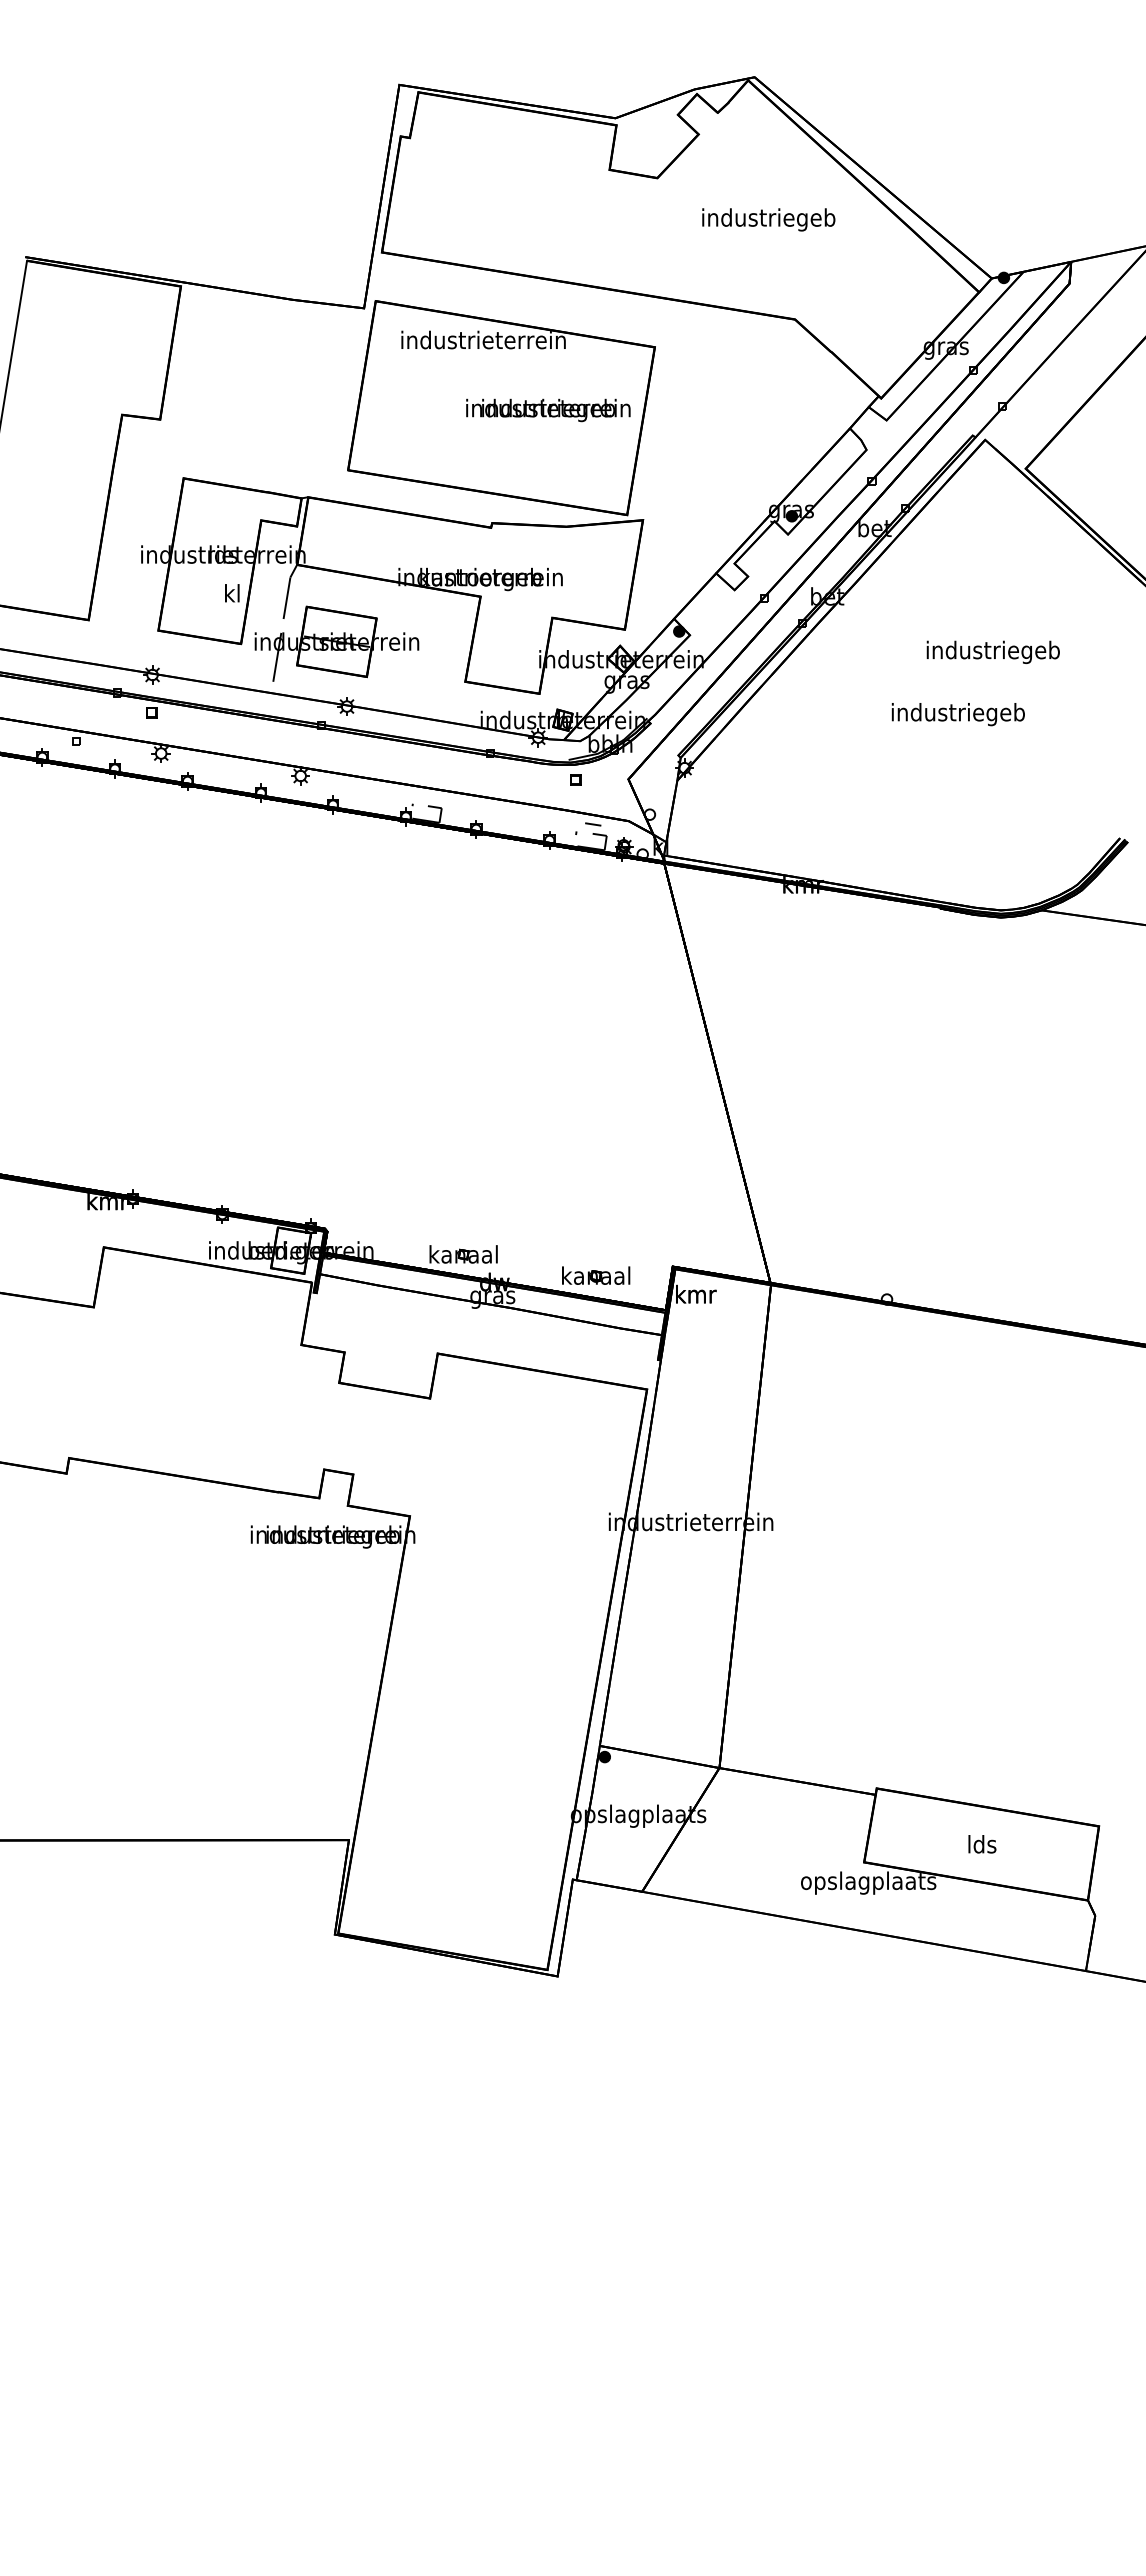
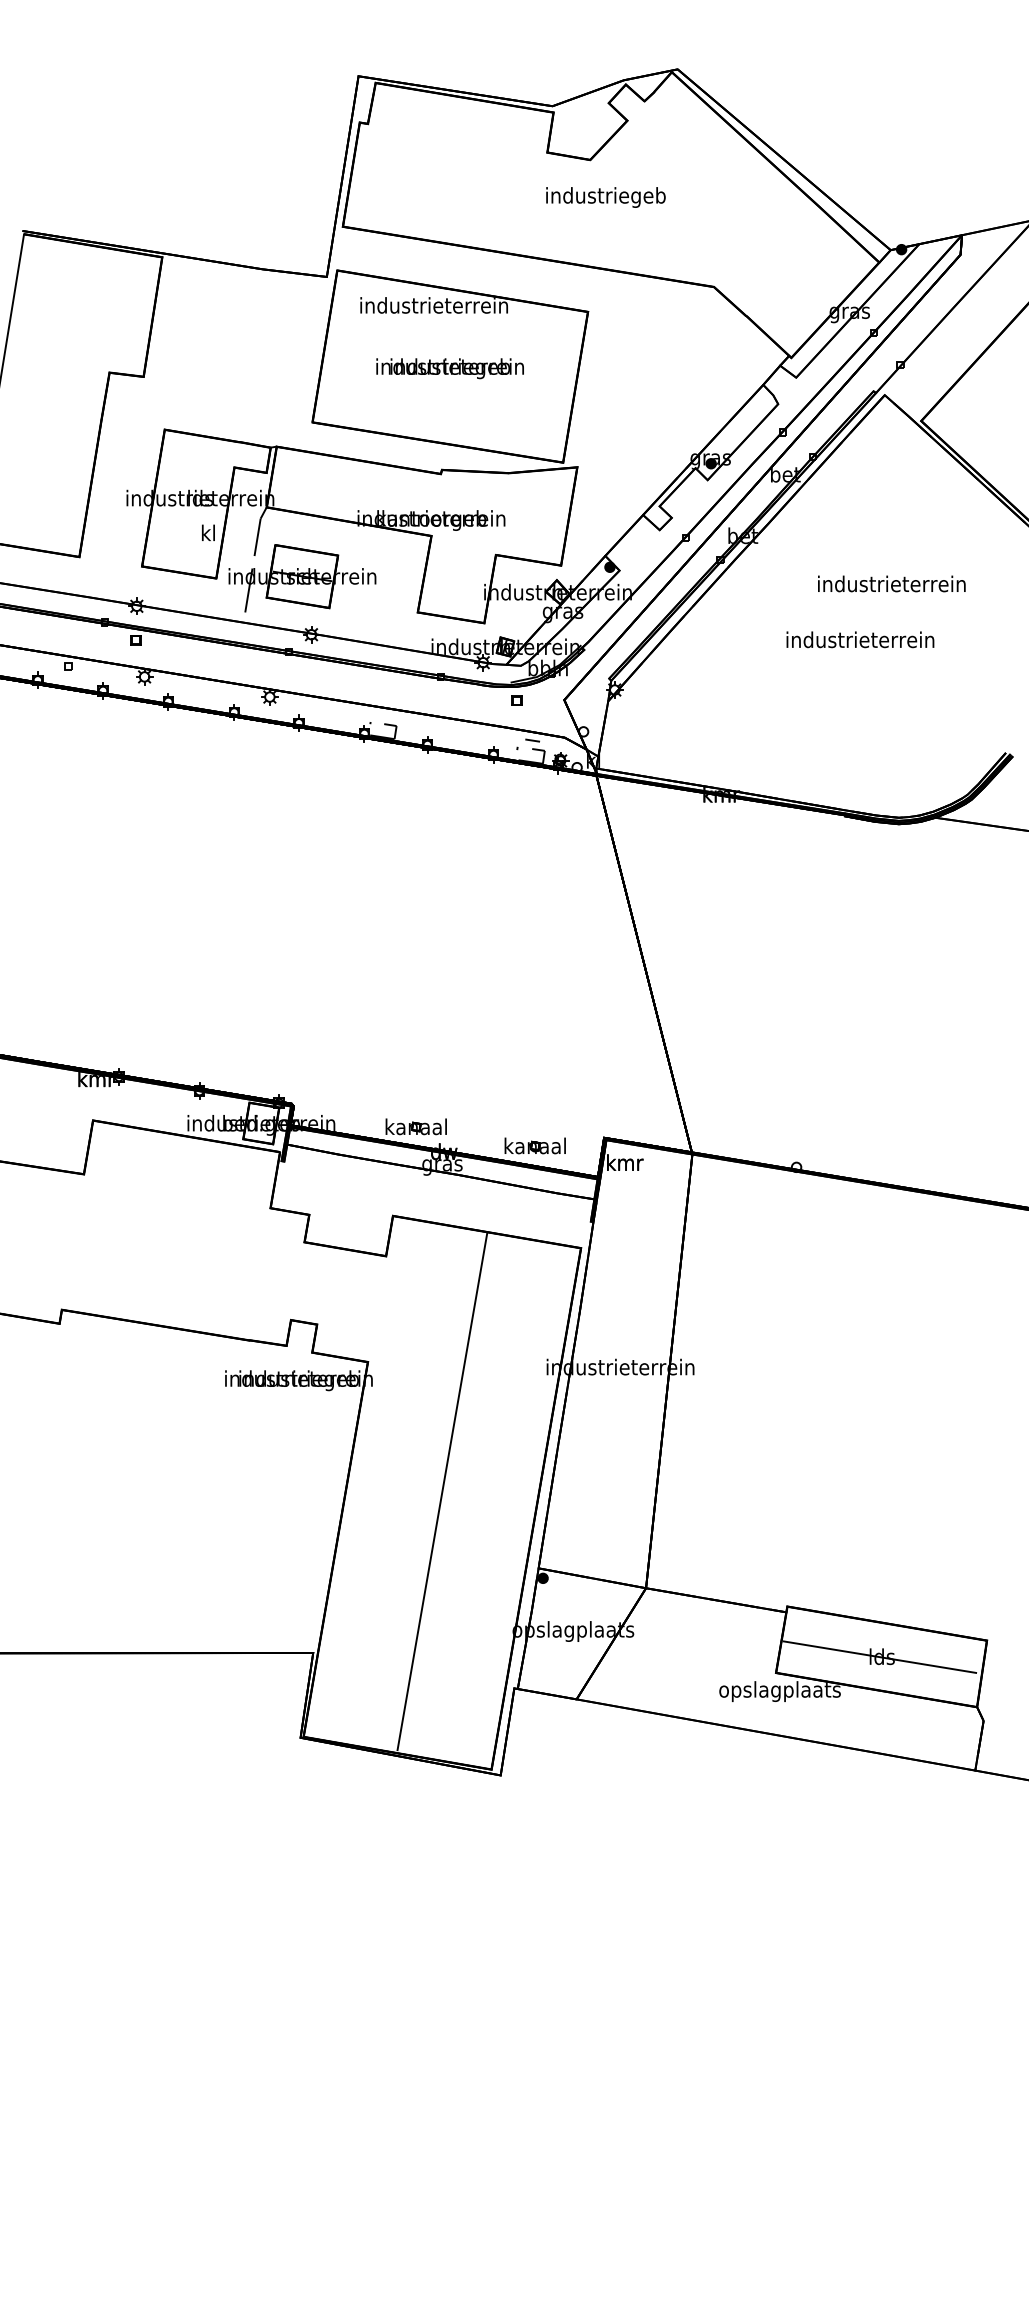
text: (768, 219) -> (605, 197), moved
text: (548, 410) -> (450, 368), moved
text: (992, 652) -> (891, 586), industriegeb -> industrieterrein
text: (958, 714) -> (860, 641), industriegeb -> industrieterrein
line: (492, 1660) -> (442, 1491), added
line: (979, 1844) -> (879, 1656), added

